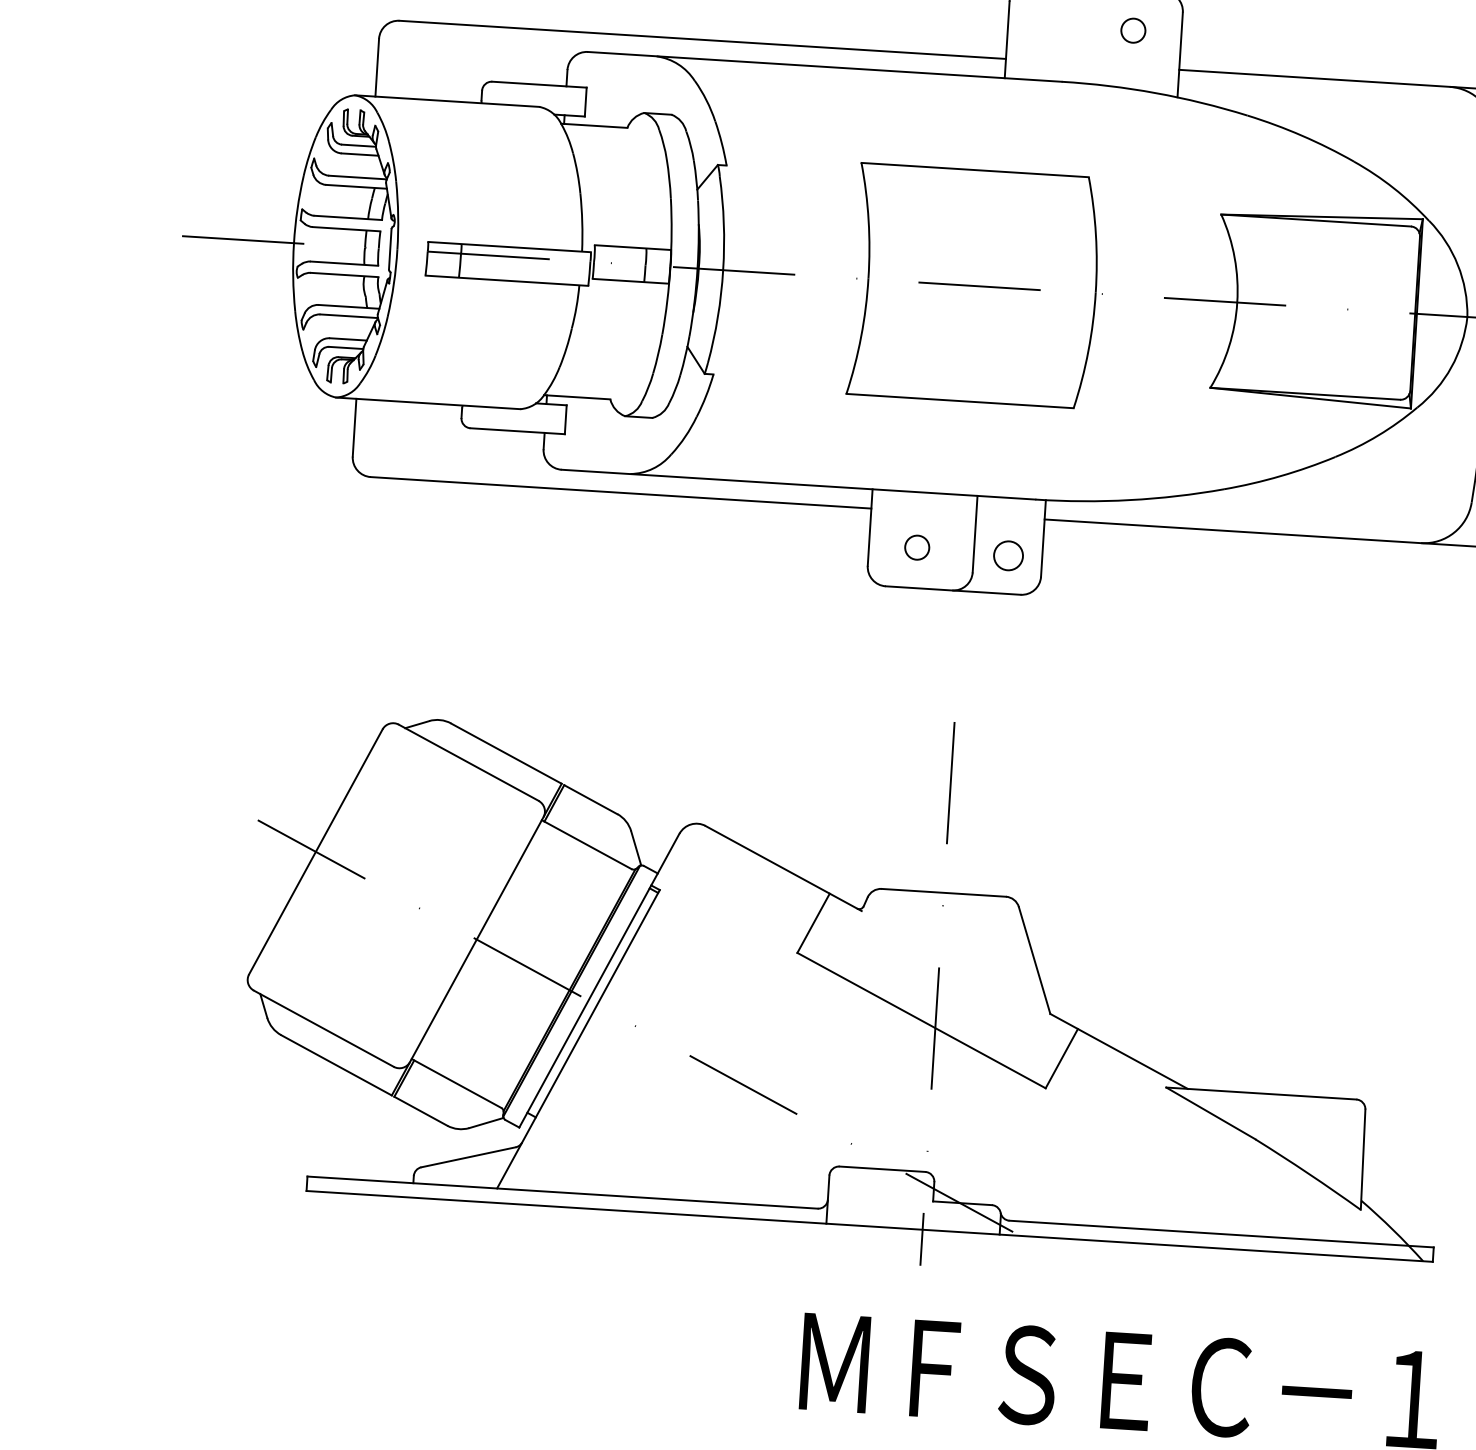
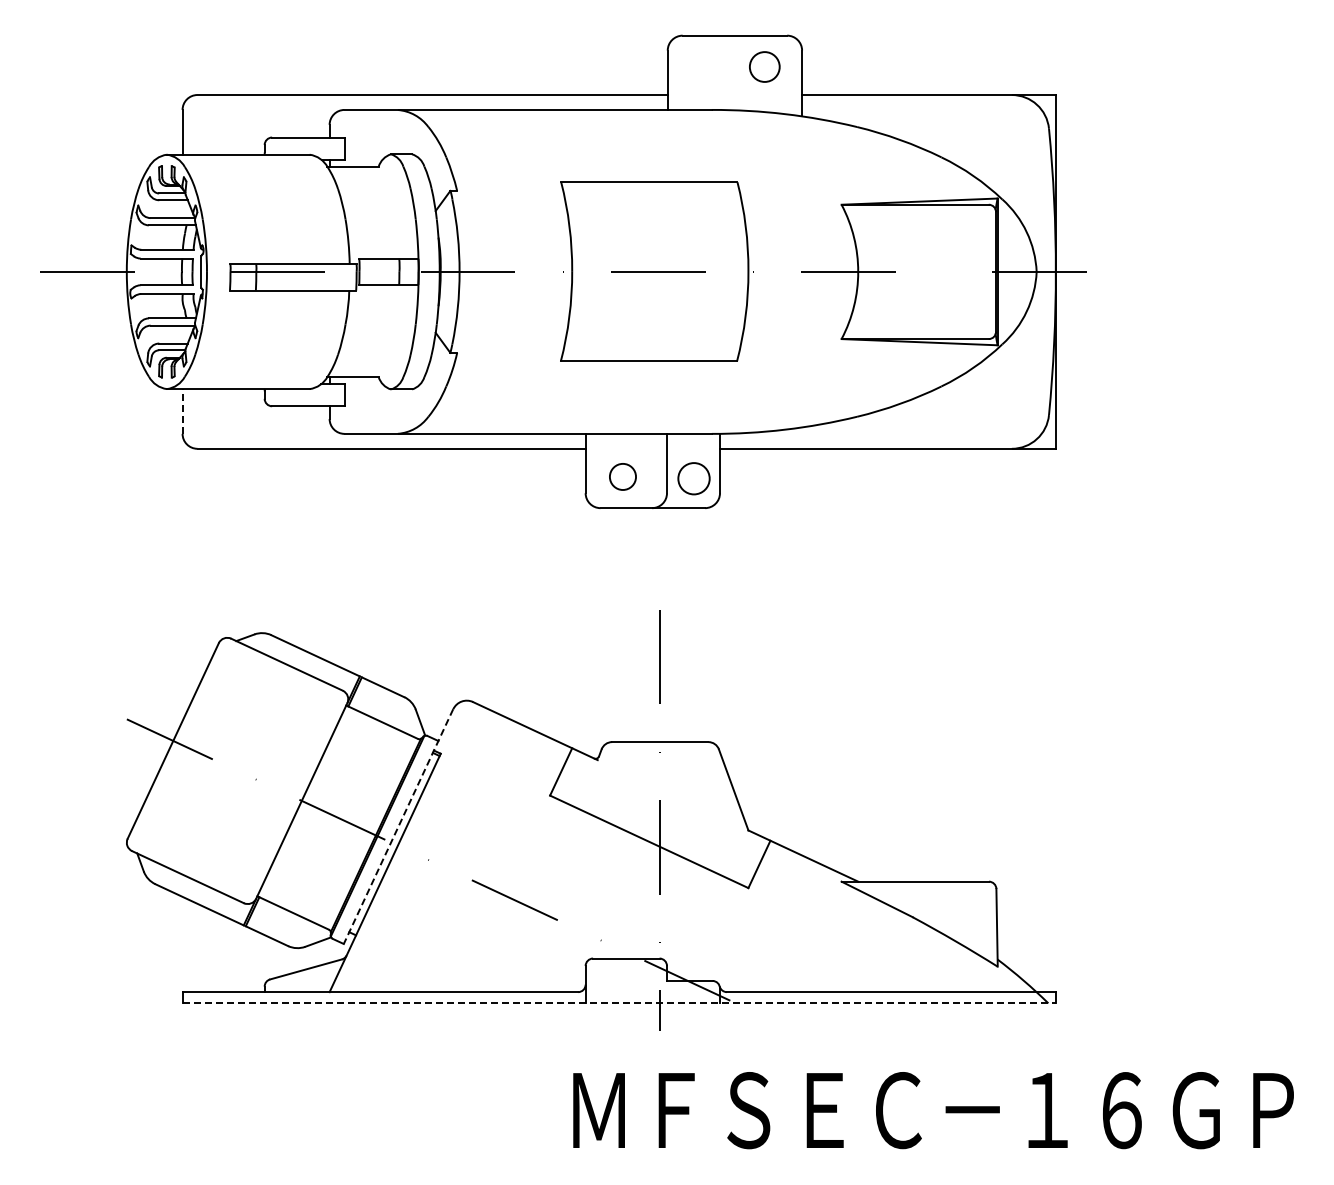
circle: (1133, 30) -> (764, 66), size x1.6
line: (354, 427) -> (182, 411), solid -> dashed
circle: (916, 547) -> (622, 476), size x1.4
circle: (1008, 555) -> (693, 478), size x1.4
line: (599, 981) -> (398, 827), solid -> dashed
line: (870, 1226) -> (619, 1003), solid -> dashed

